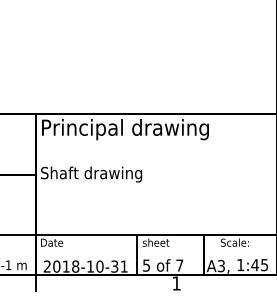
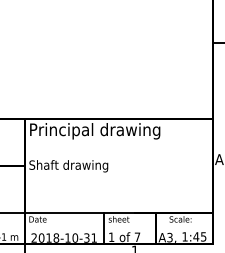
text: (146, 265) -> (111, 237), 5 -> 1

